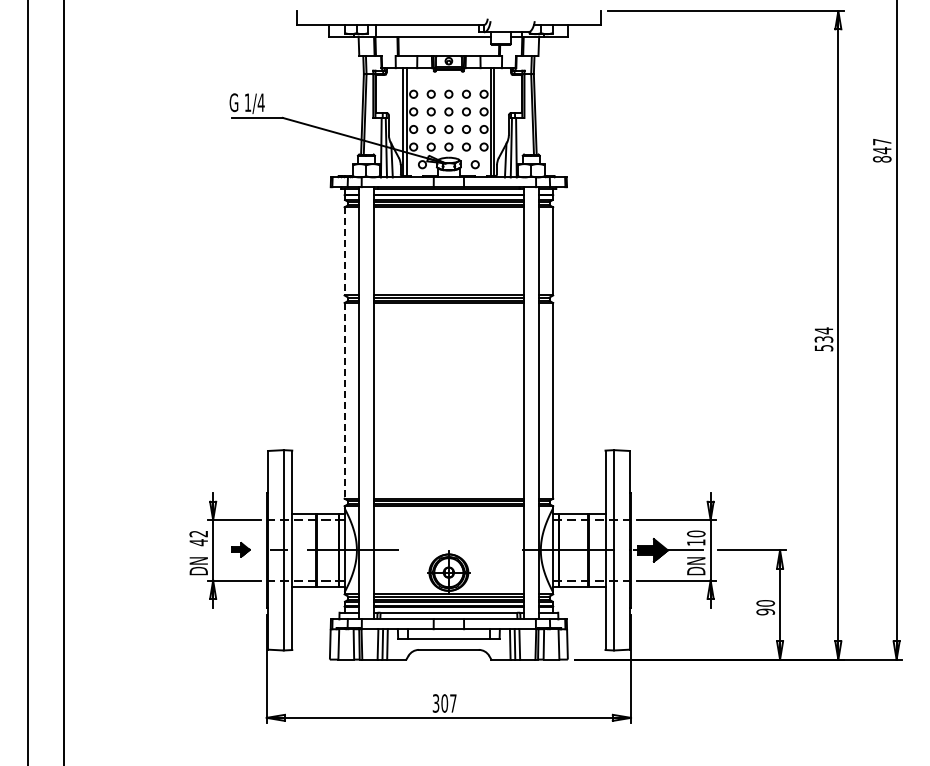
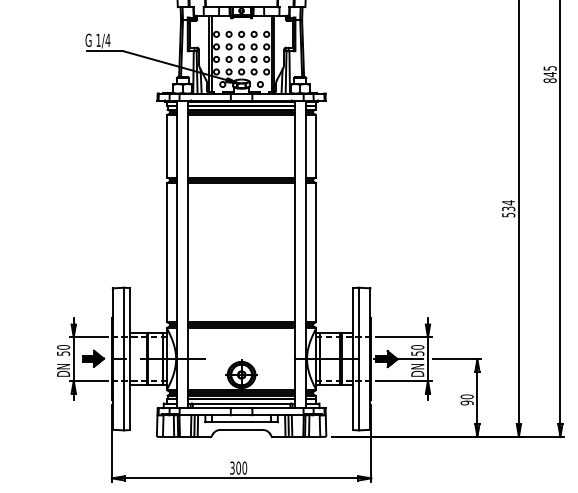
text: (882, 141) -> (550, 67), 847 -> 845
line: (344, 251) -> (167, 146), dashed -> solid
line: (344, 400) -> (167, 252), dashed -> solid
text: (198, 538) -> (63, 350), 42 -> 50
text: (696, 542) -> (417, 353), 10 -> 50
part: (240, 549) -> (93, 358), size x1.67
text: (453, 703) -> (244, 468), 307 -> 300

